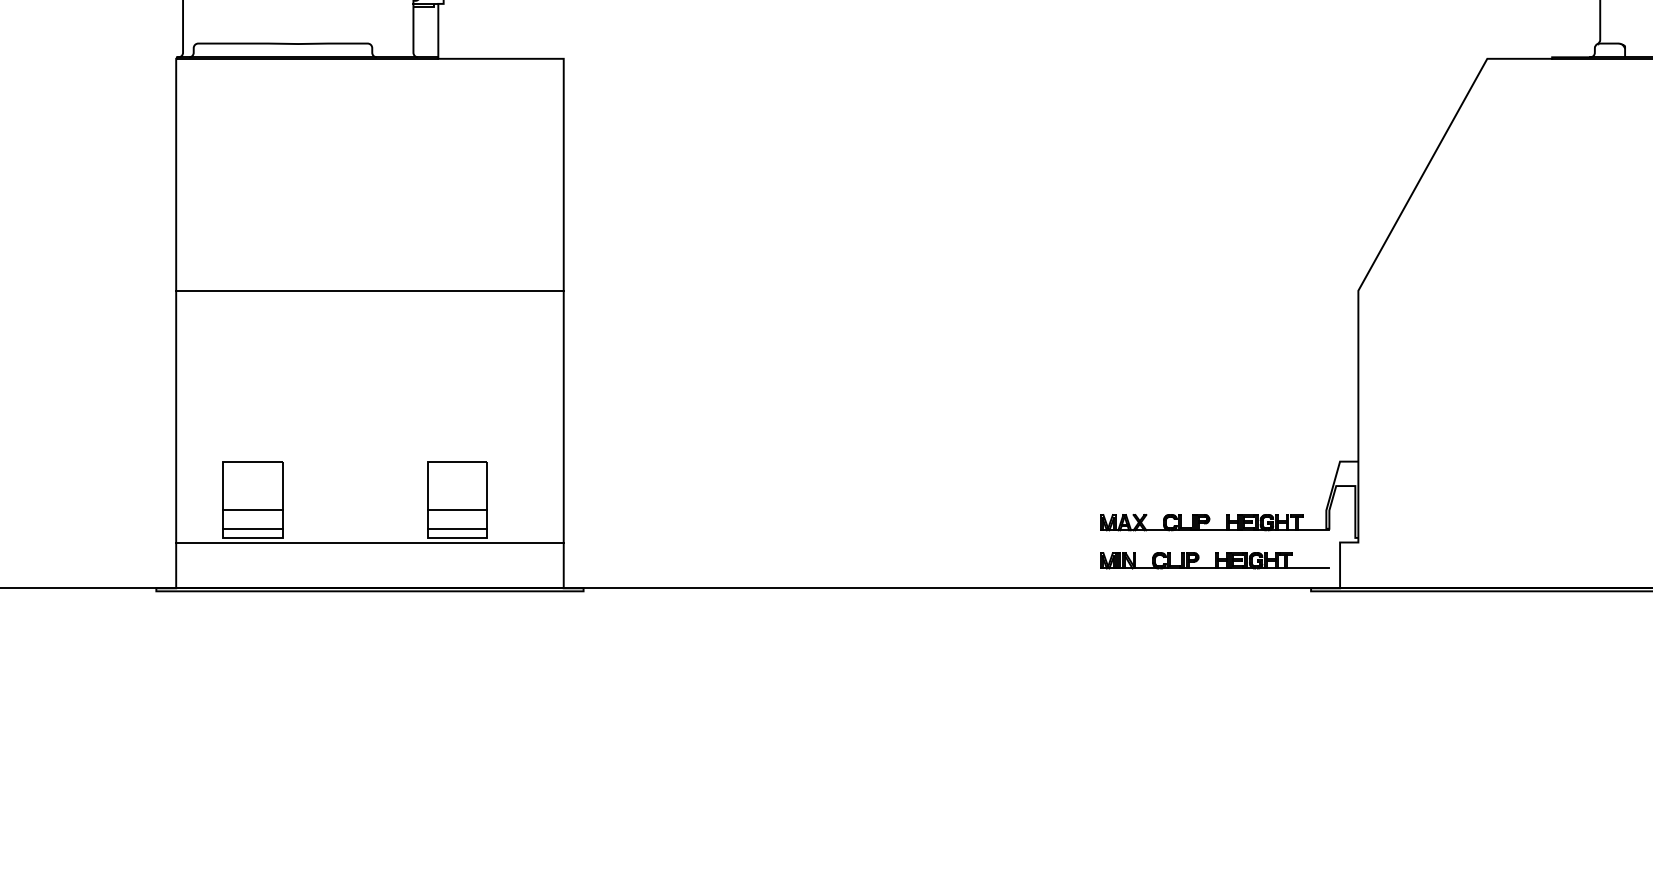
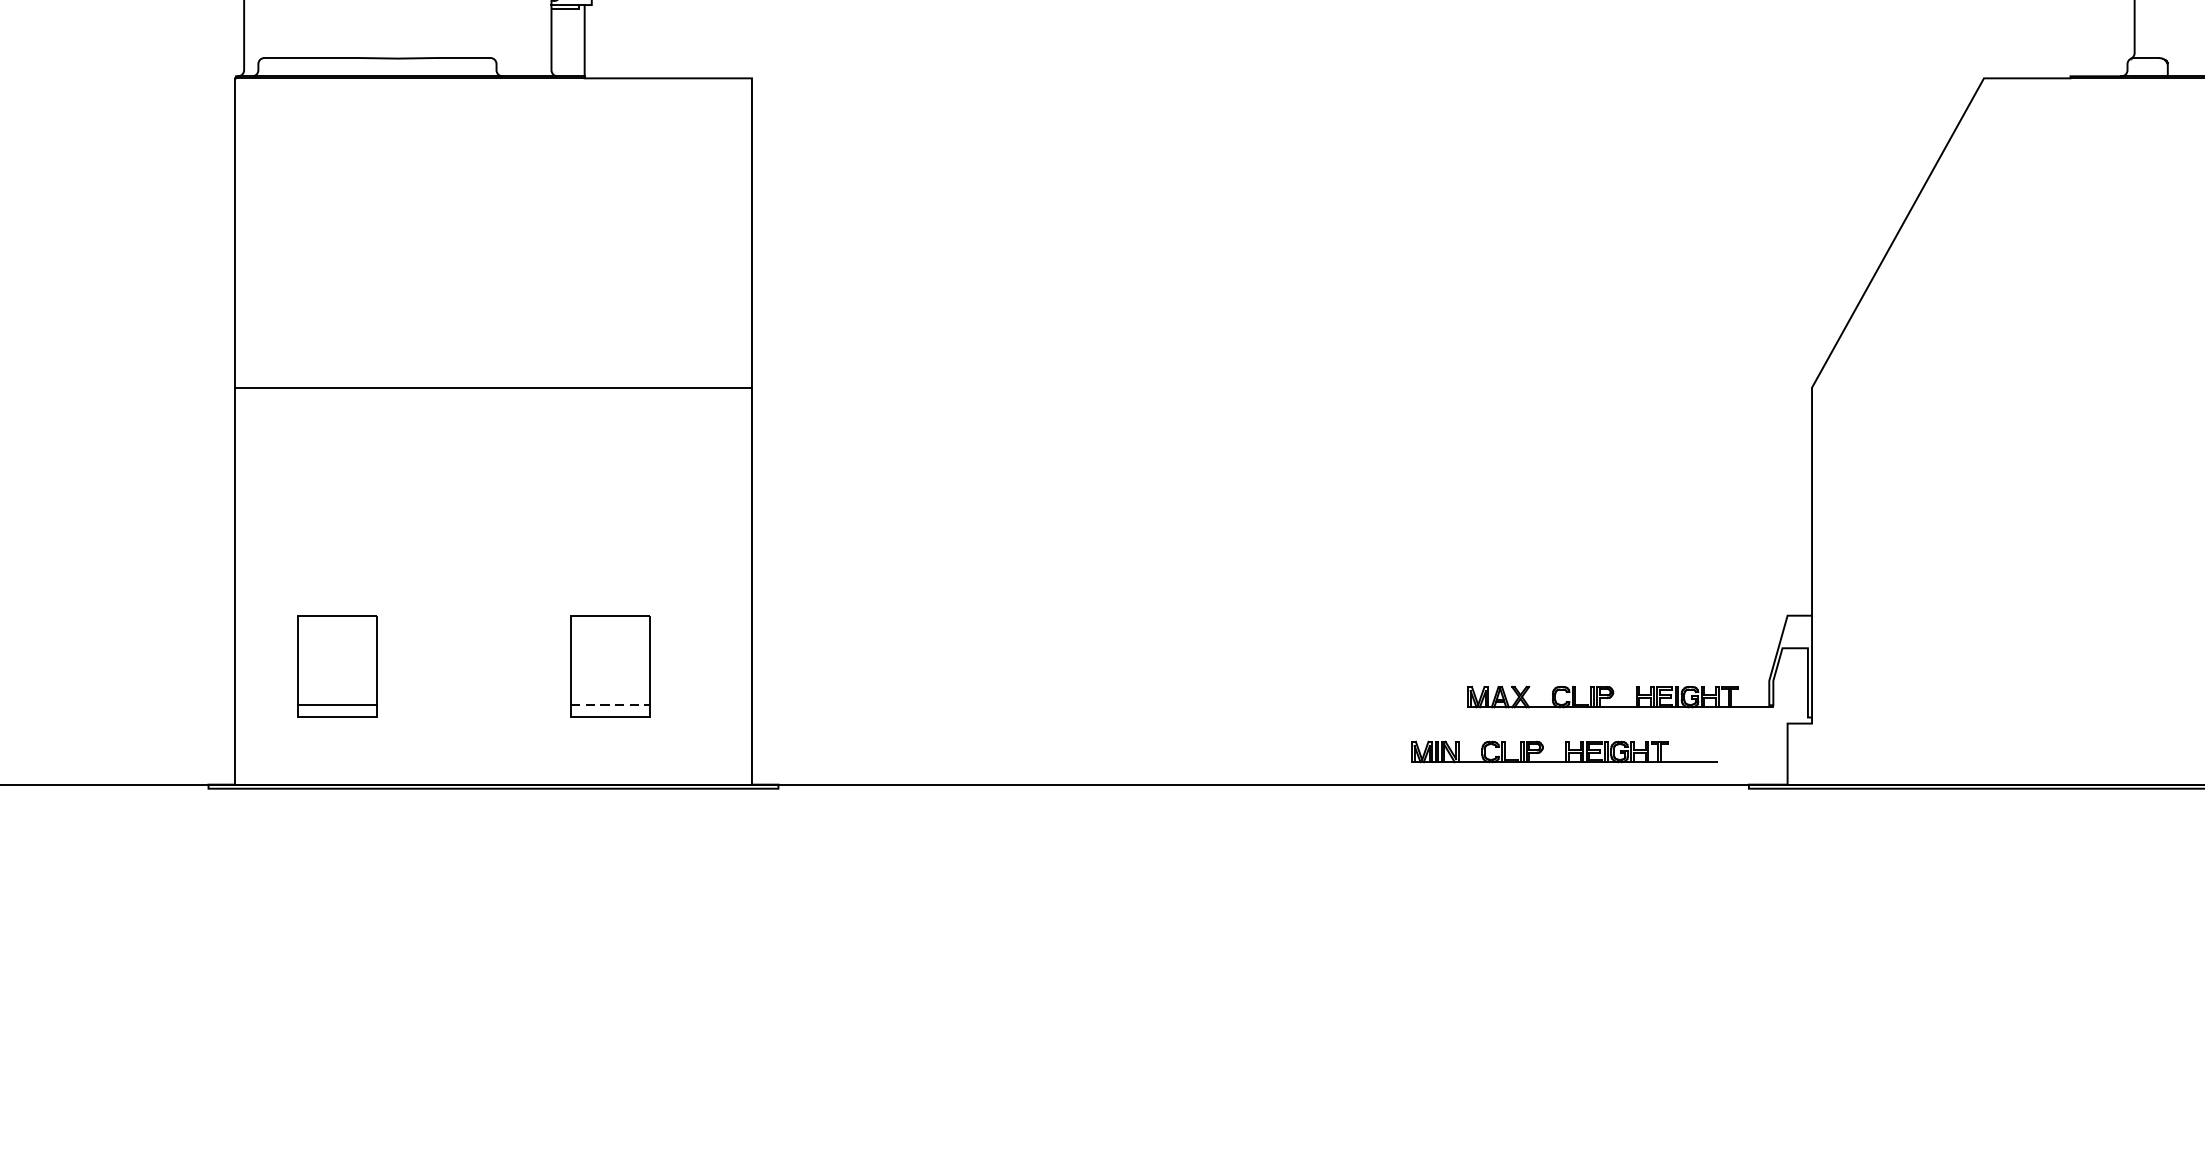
line: (252, 510) -> (336, 680), removed
line: (457, 510) -> (610, 680), removed
line: (457, 528) -> (610, 704), solid -> dashed
line: (369, 542) -> (492, 723), removed
part: (1214, 560) -> (1564, 751), moved

